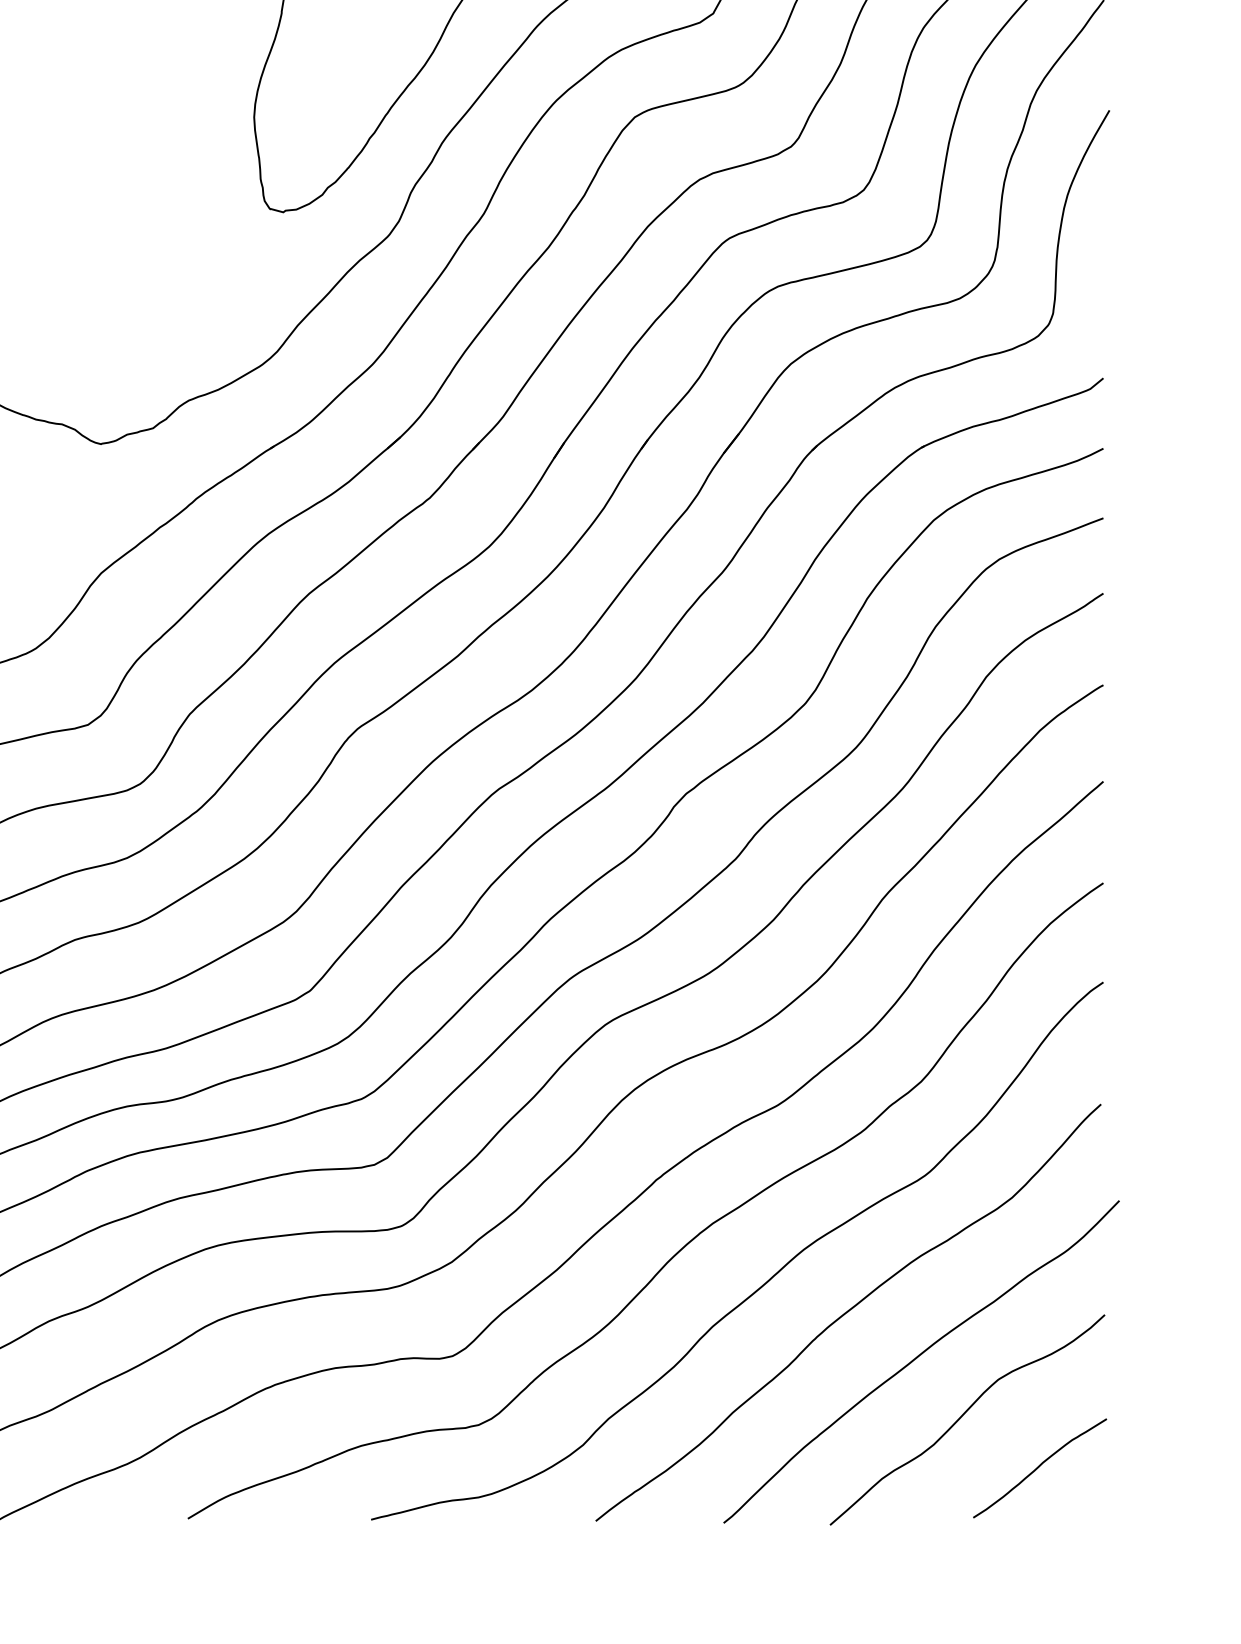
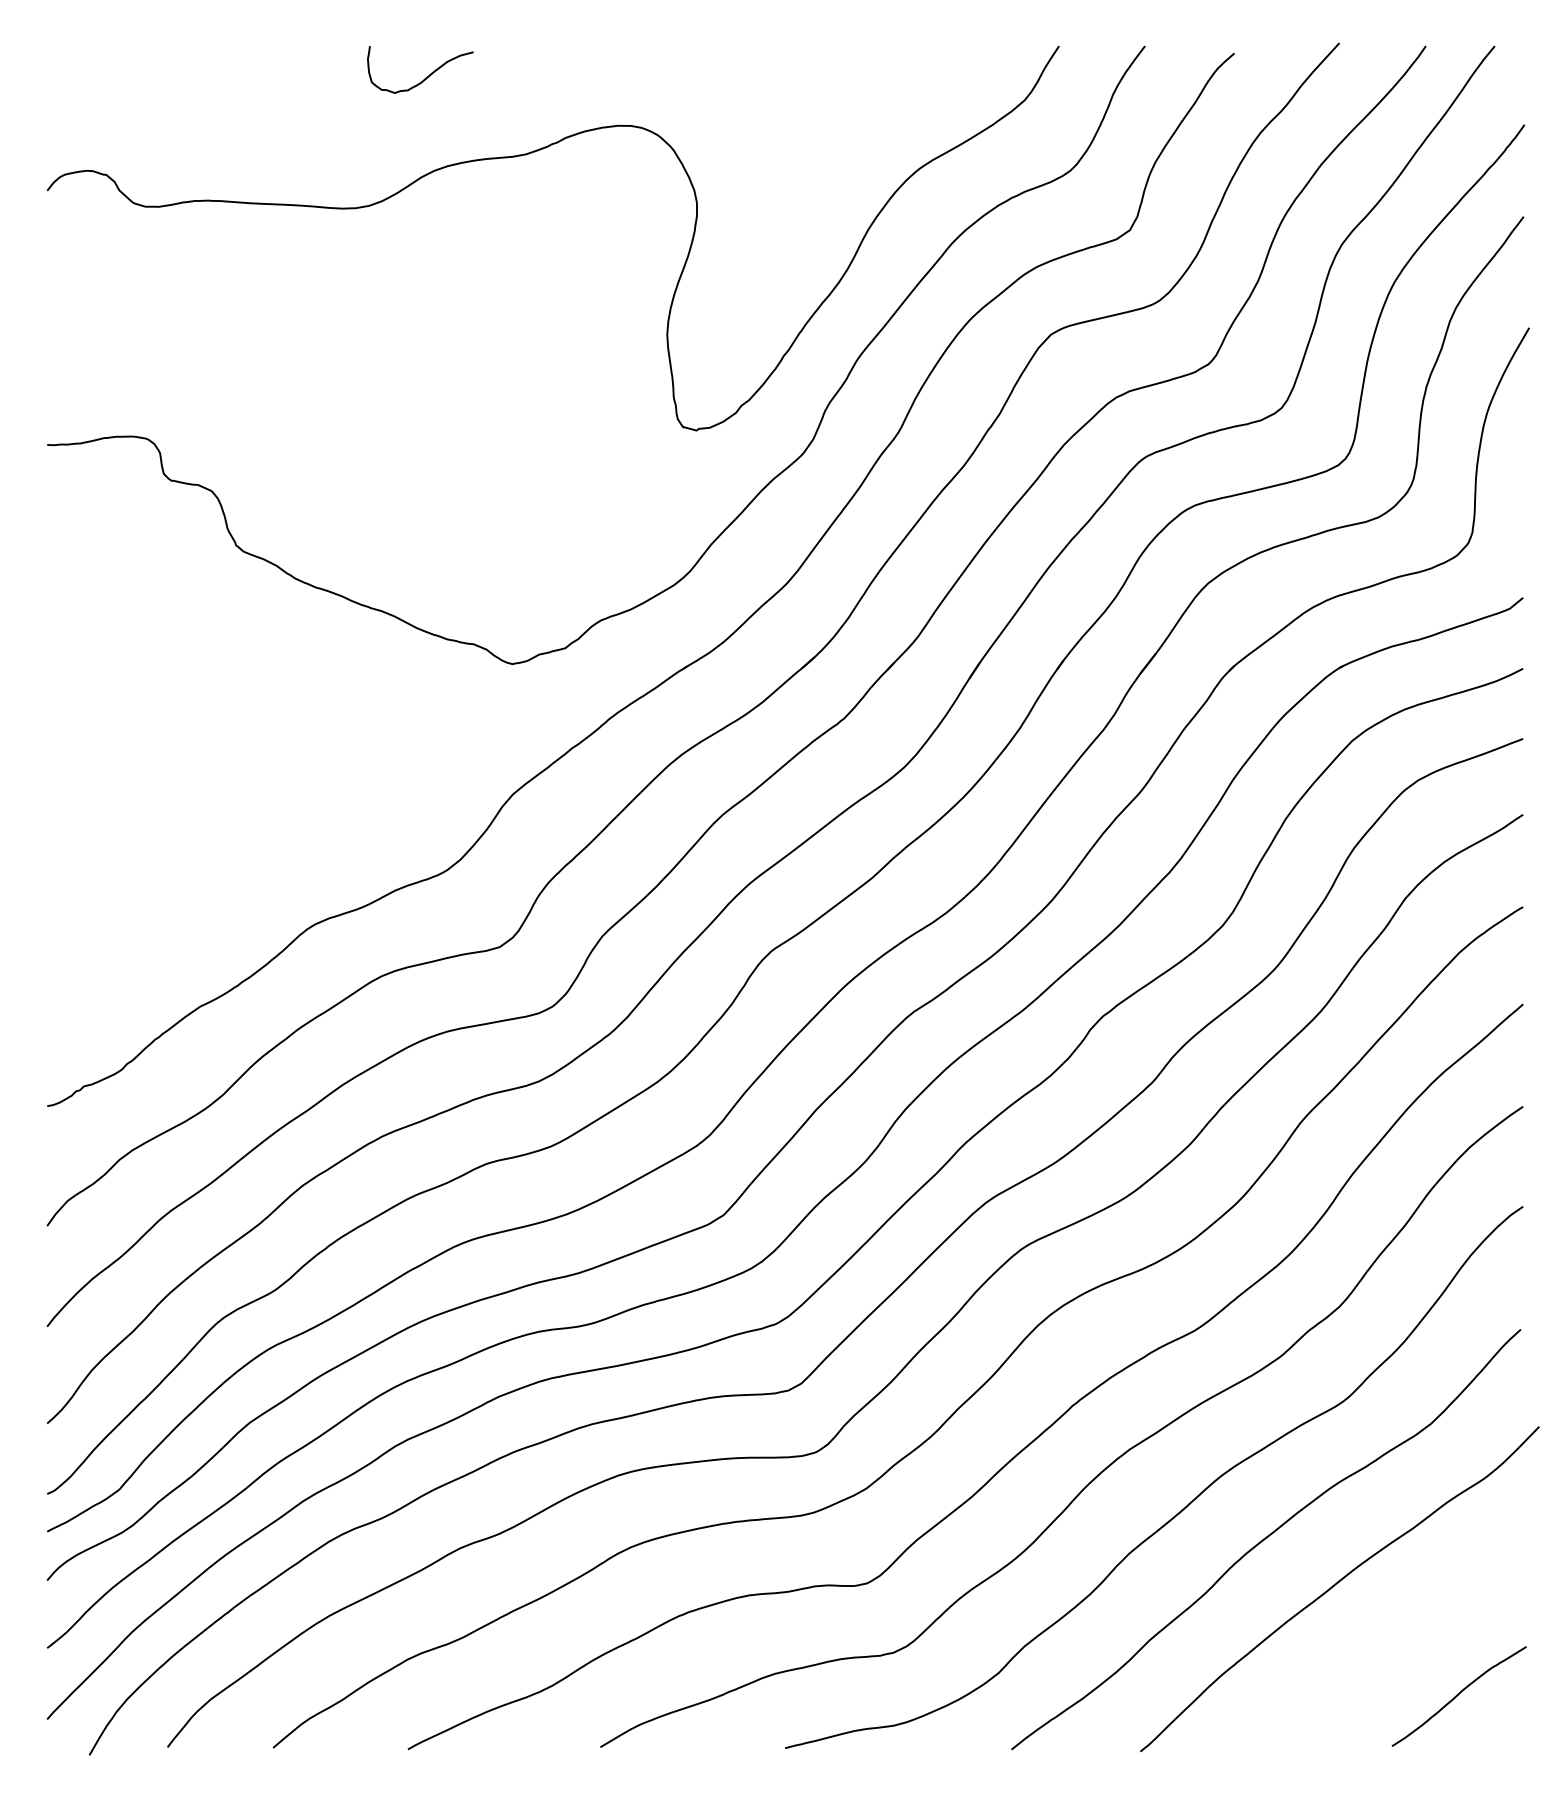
curve: (963, 1415) -> (1382, 1643), removed

